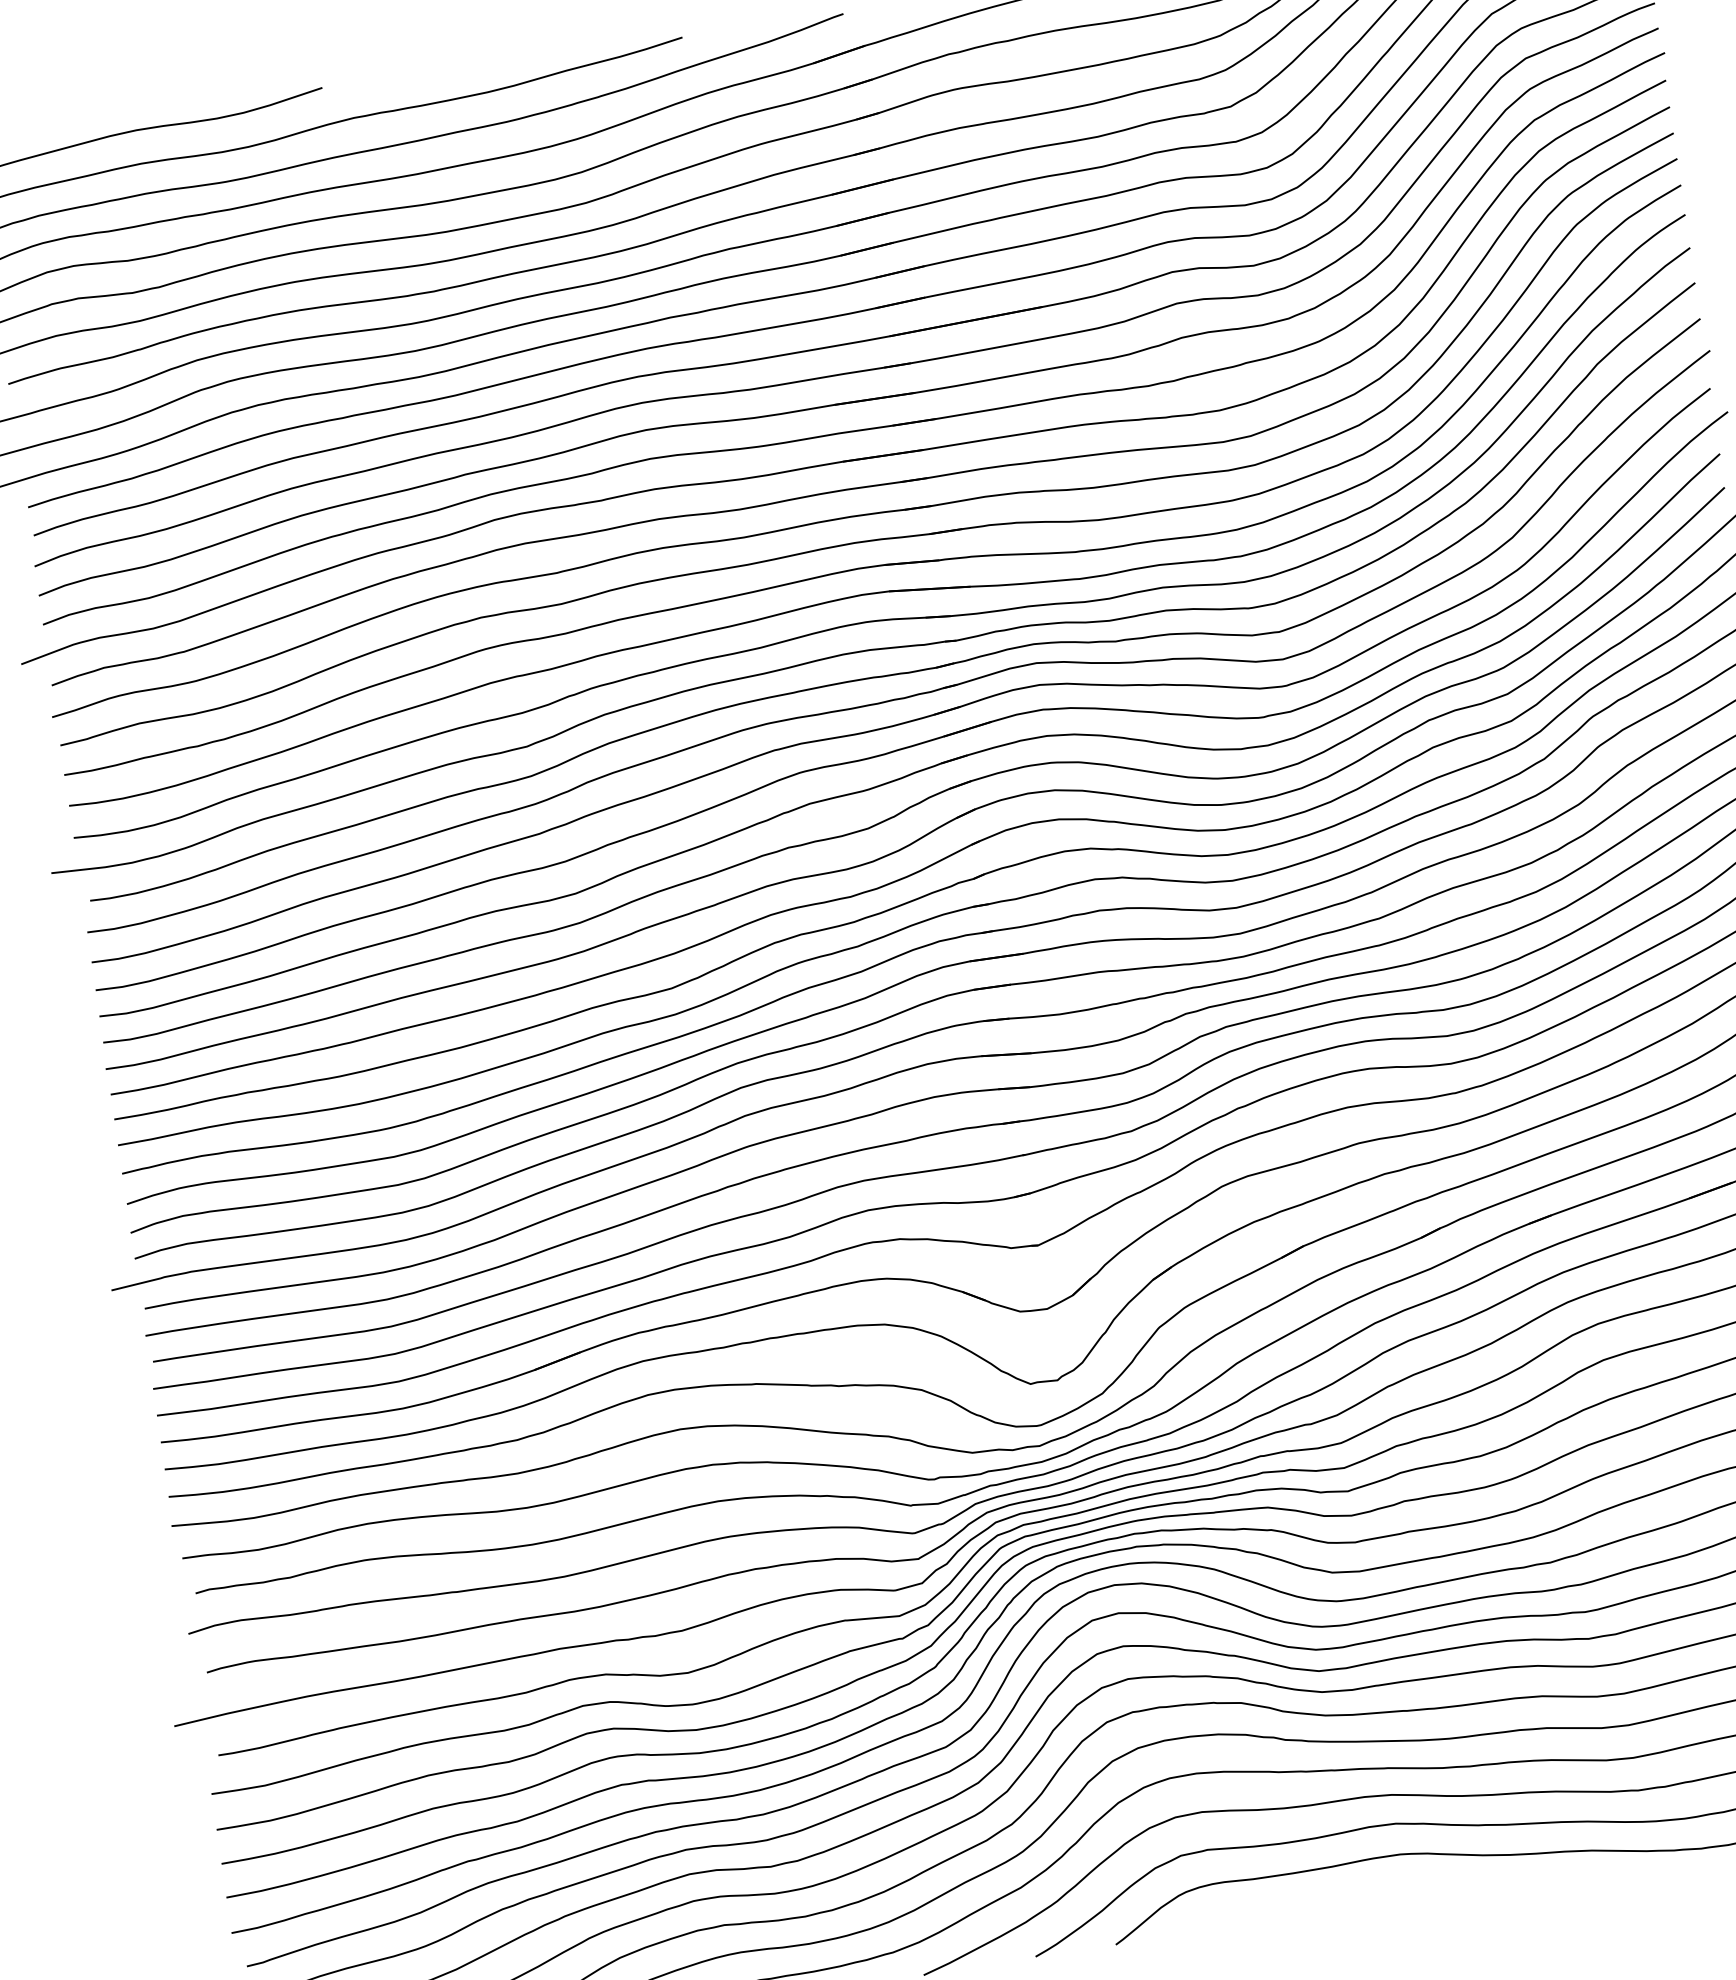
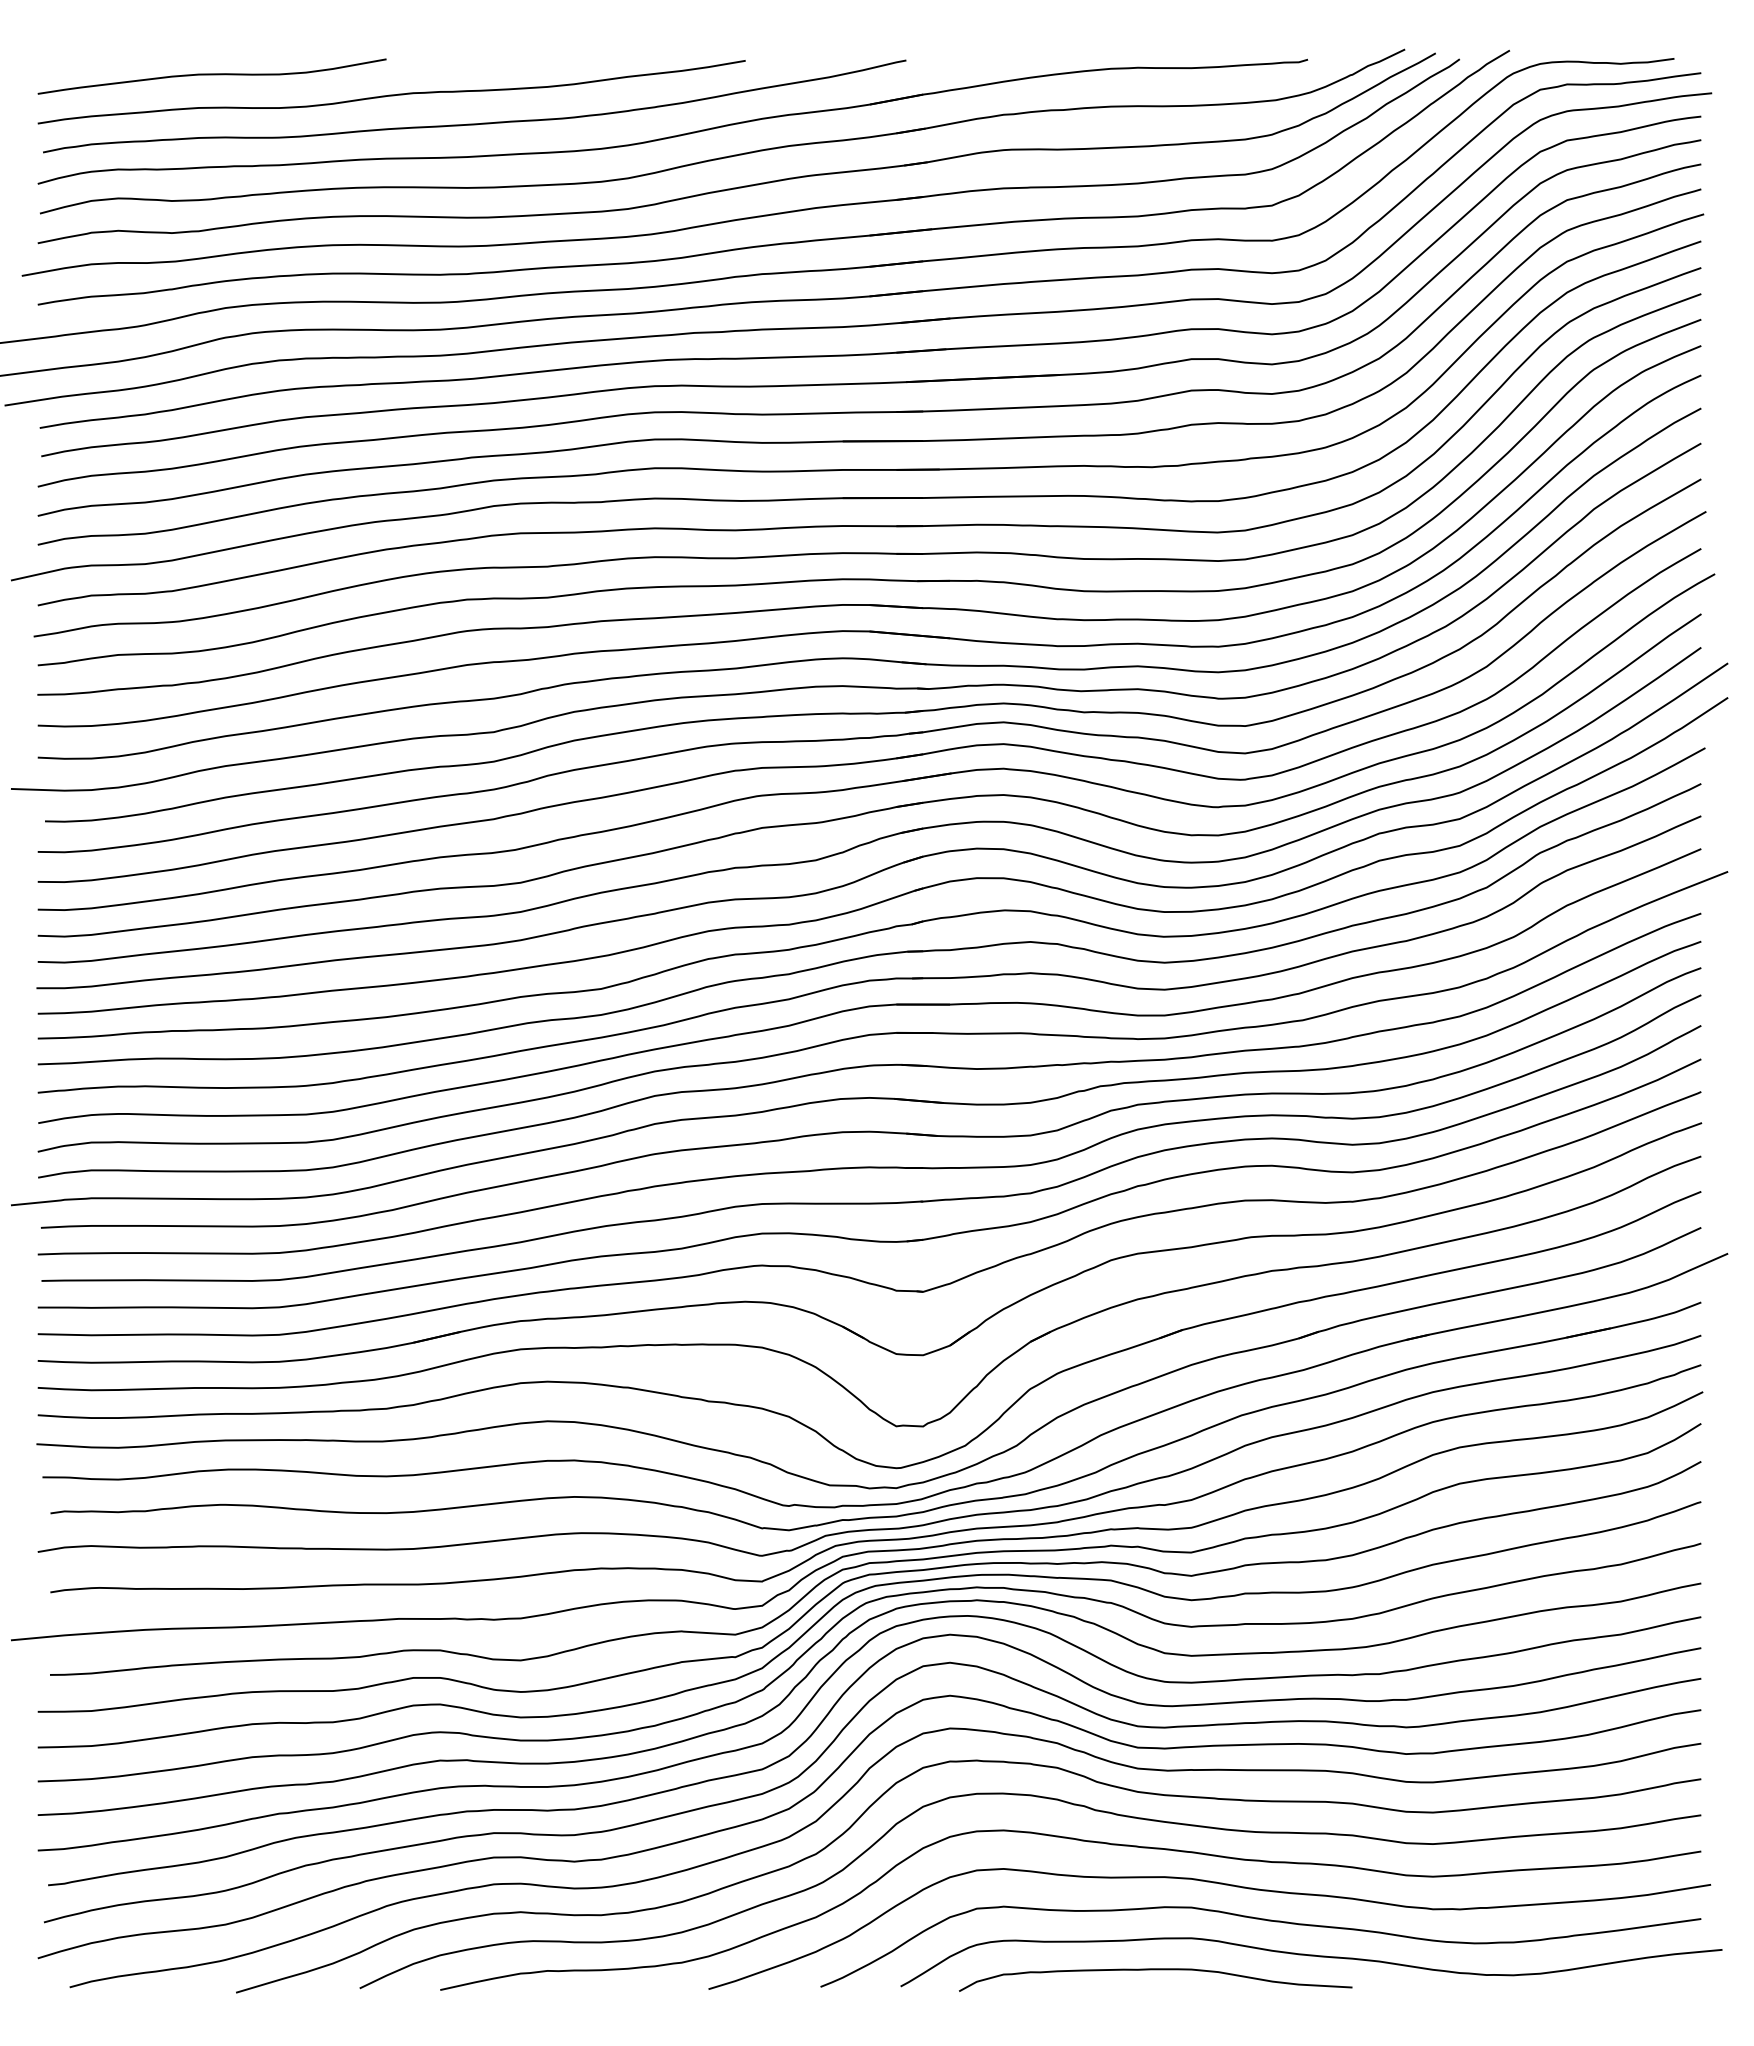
curve: (1368, 1891) -> (1155, 1970), added

